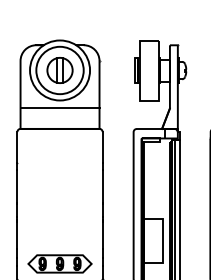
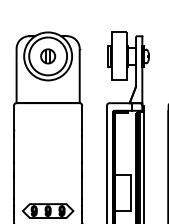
part: (59, 70) -> (47, 56), size x0.7
line: (59, 108) -> (47, 86), removed

